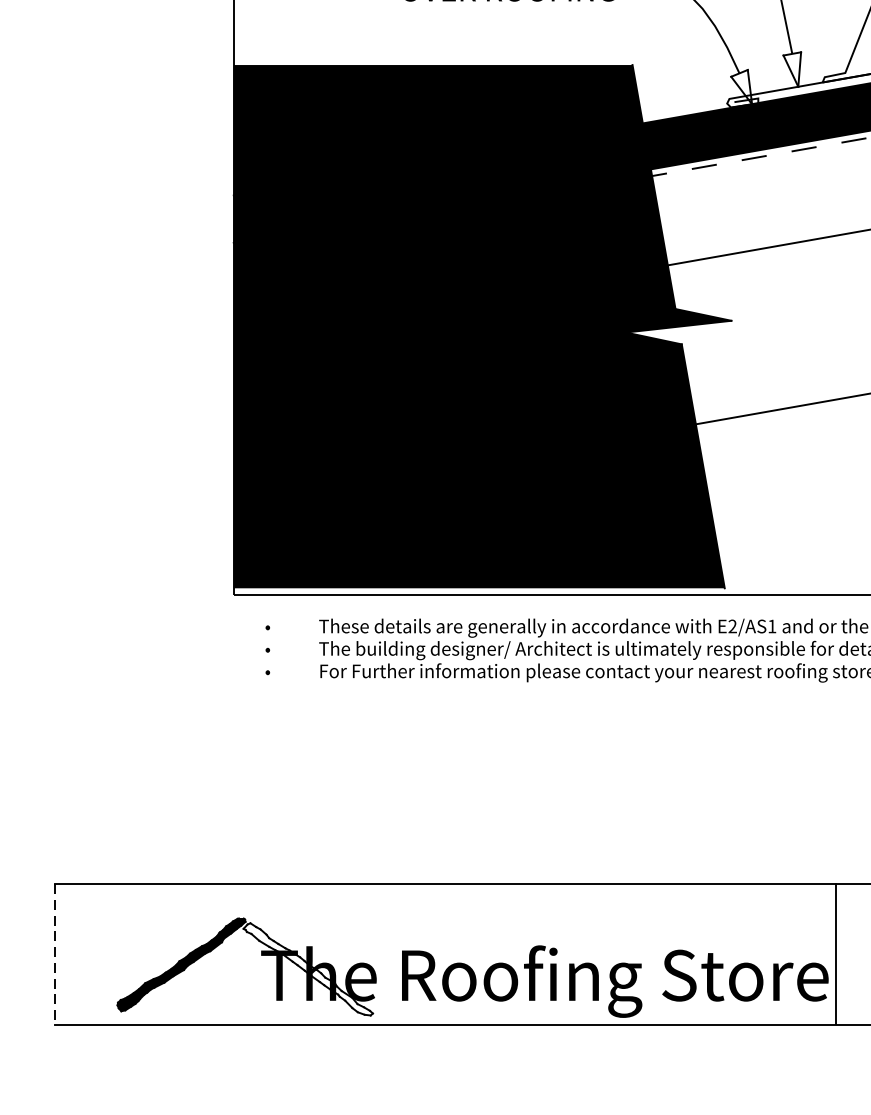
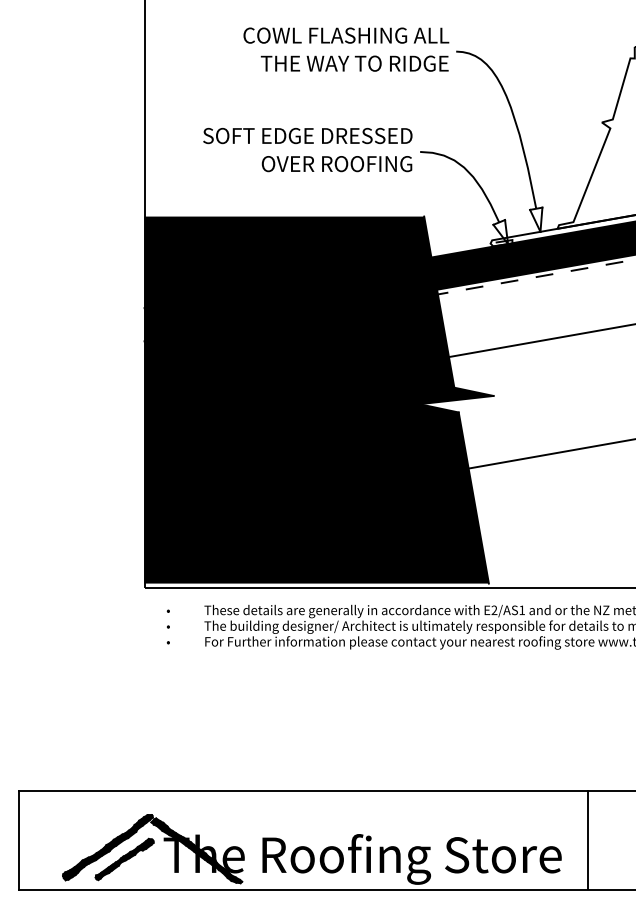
line: (835, 954) -> (587, 840), moved
line: (54, 956) -> (18, 841), dashed -> solid
fill: (307, 968) -> (196, 850), added
part: (205, 981) -> (124, 859), added

